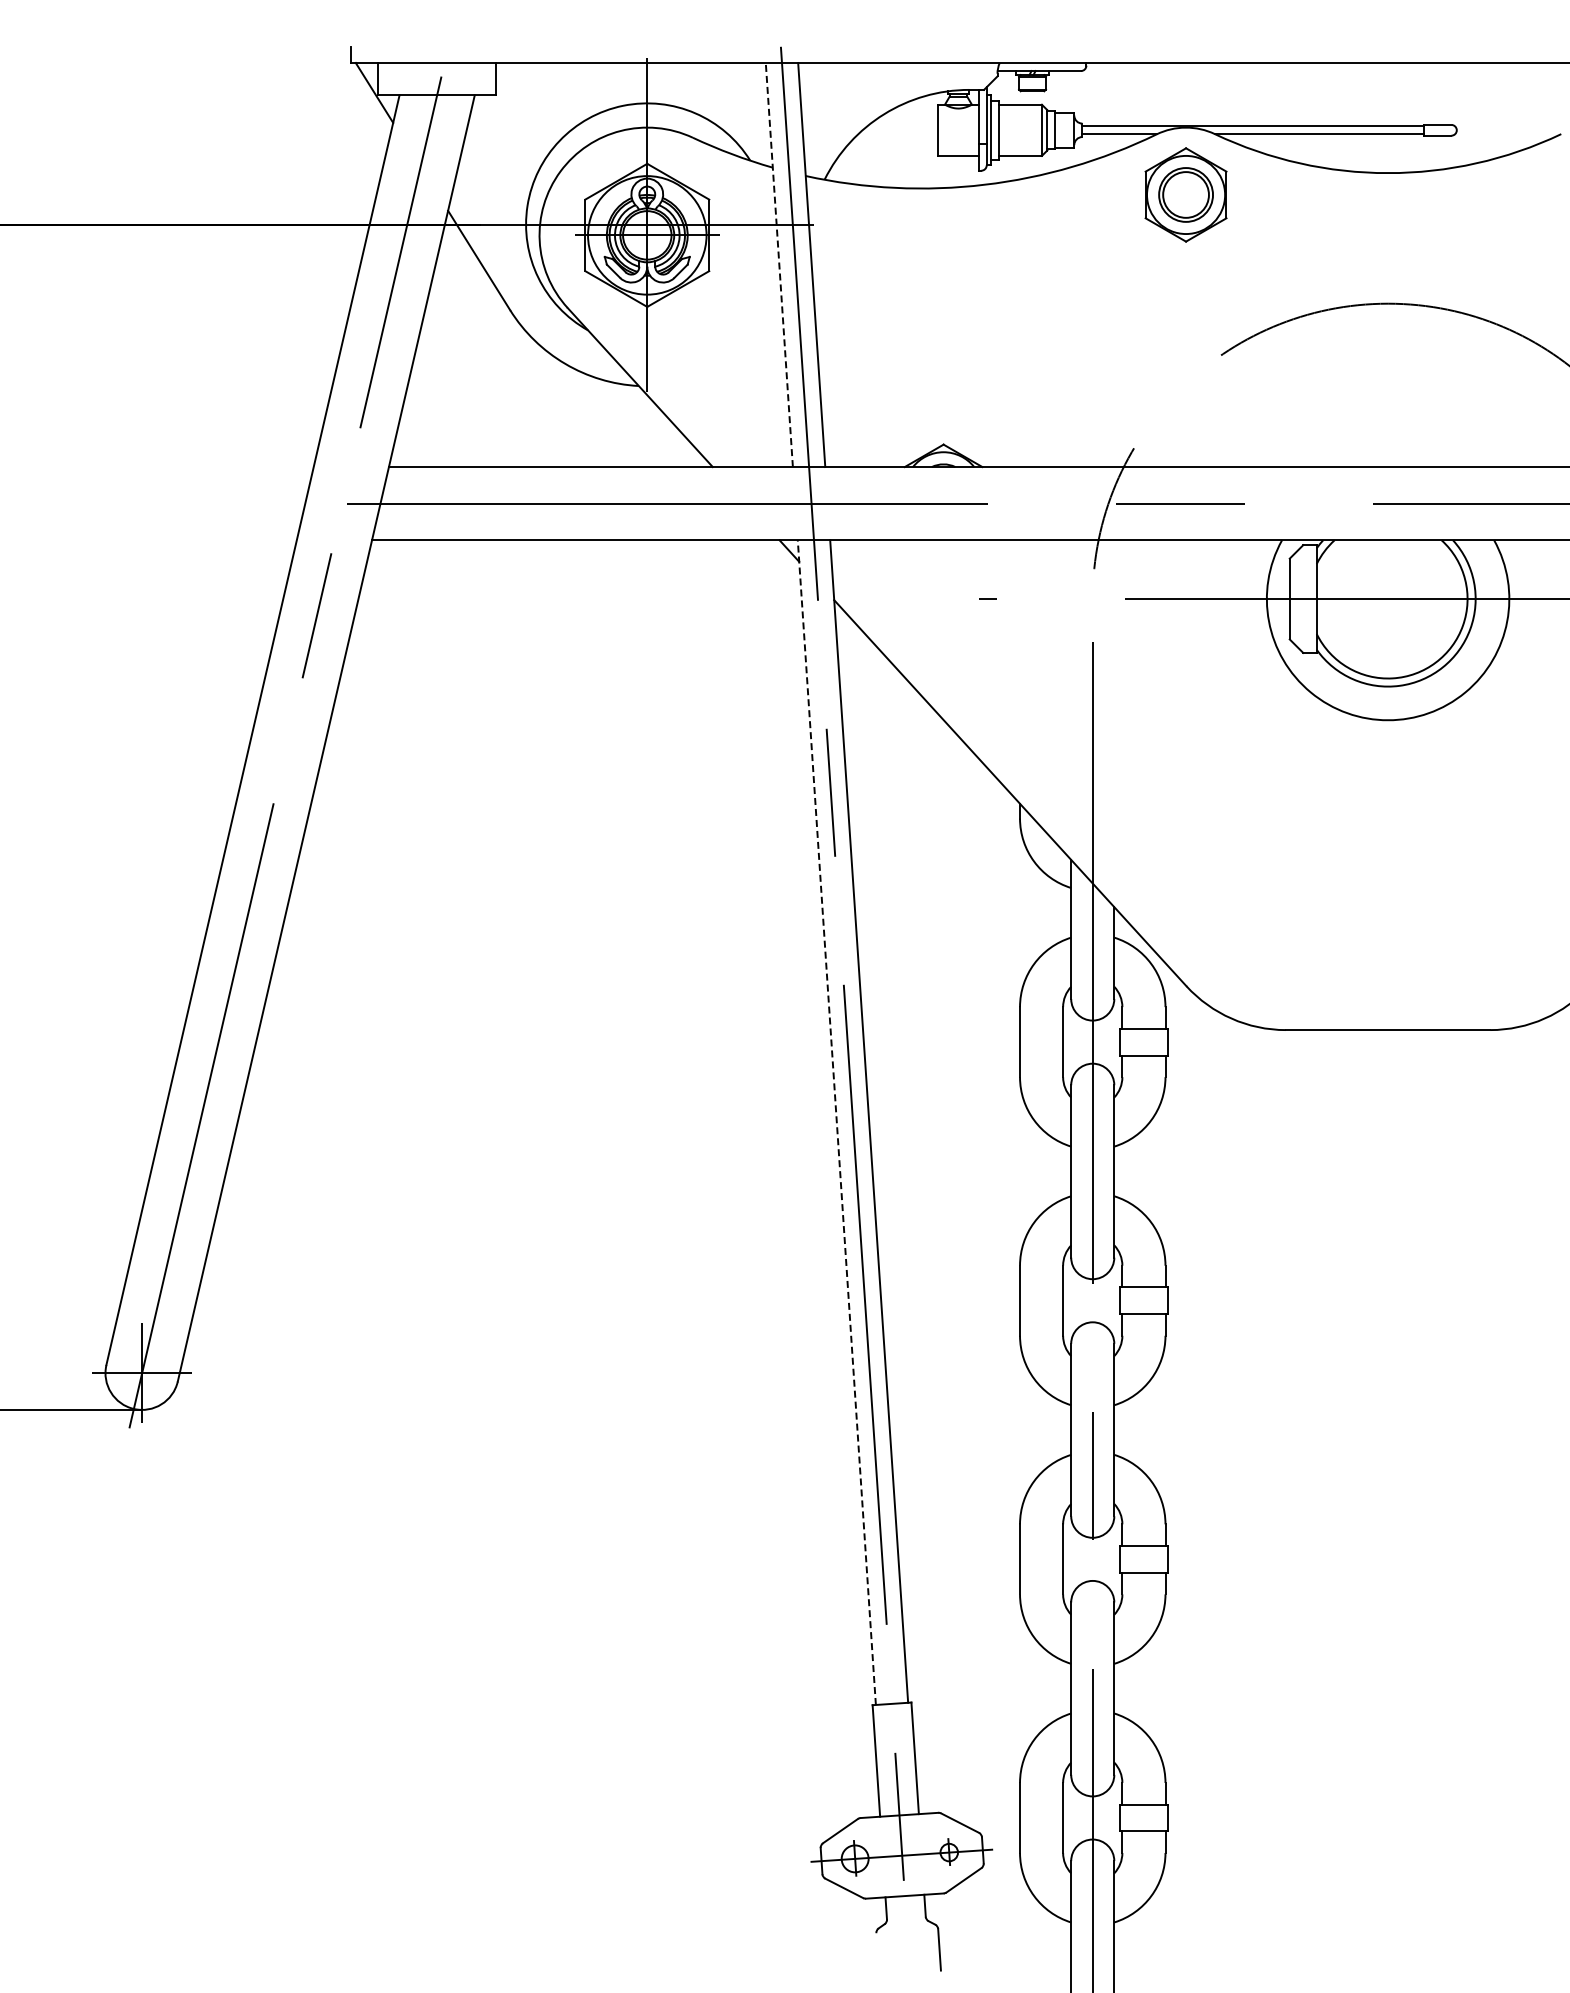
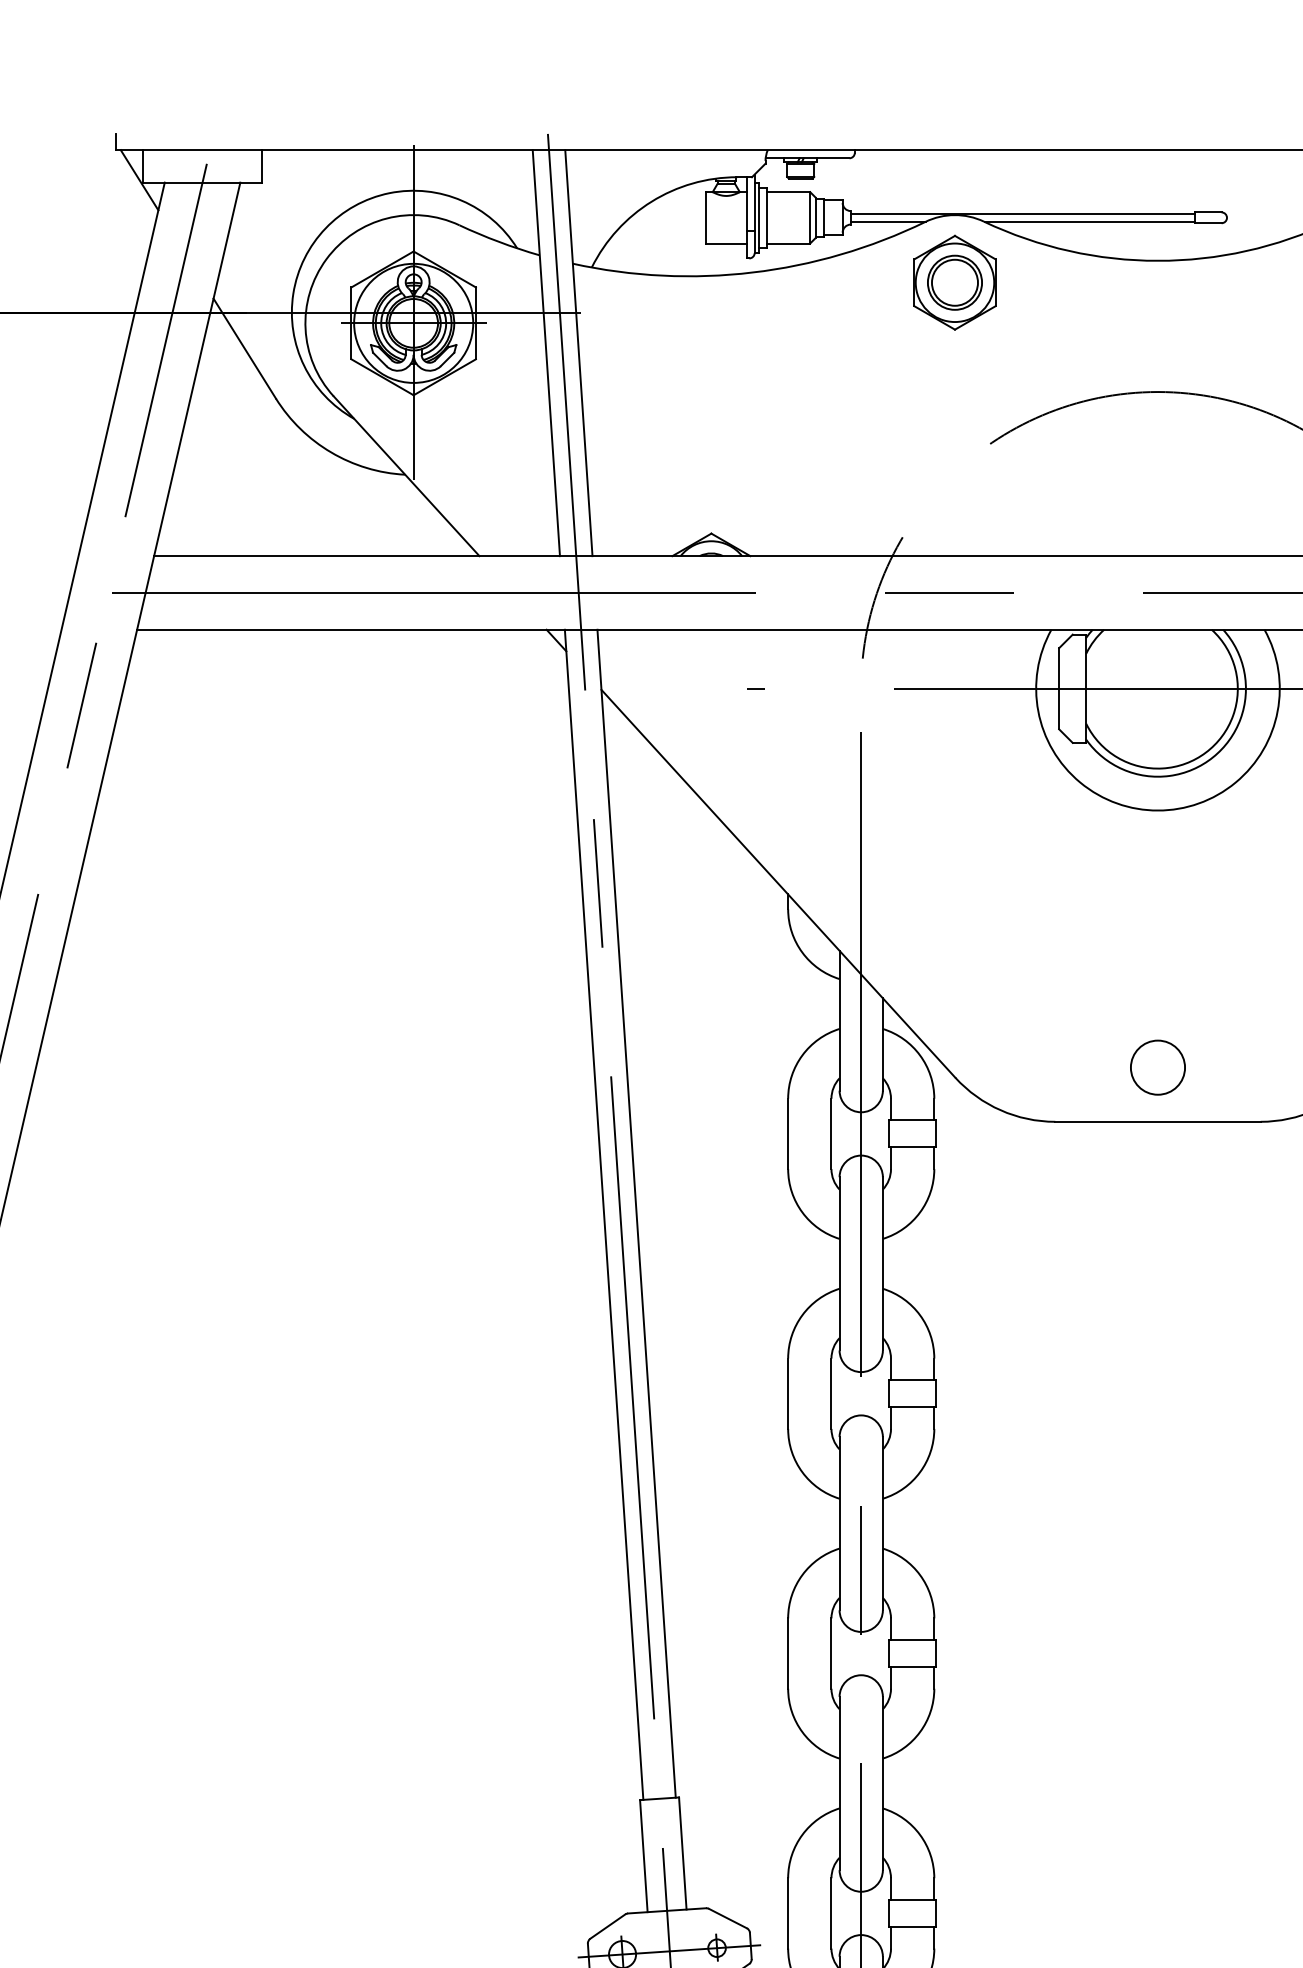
line: (779, 264) -> (546, 352), dashed -> solid
circle: (1387, 975) -> (1157, 1066), added
line: (836, 1122) -> (603, 1214), dashed -> solid

